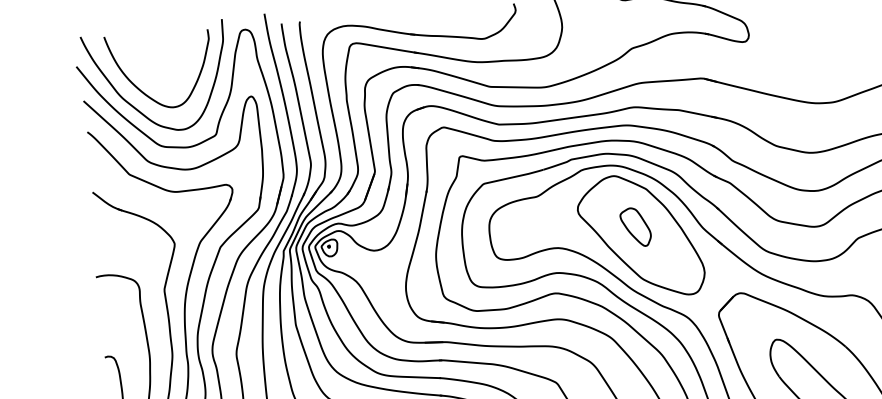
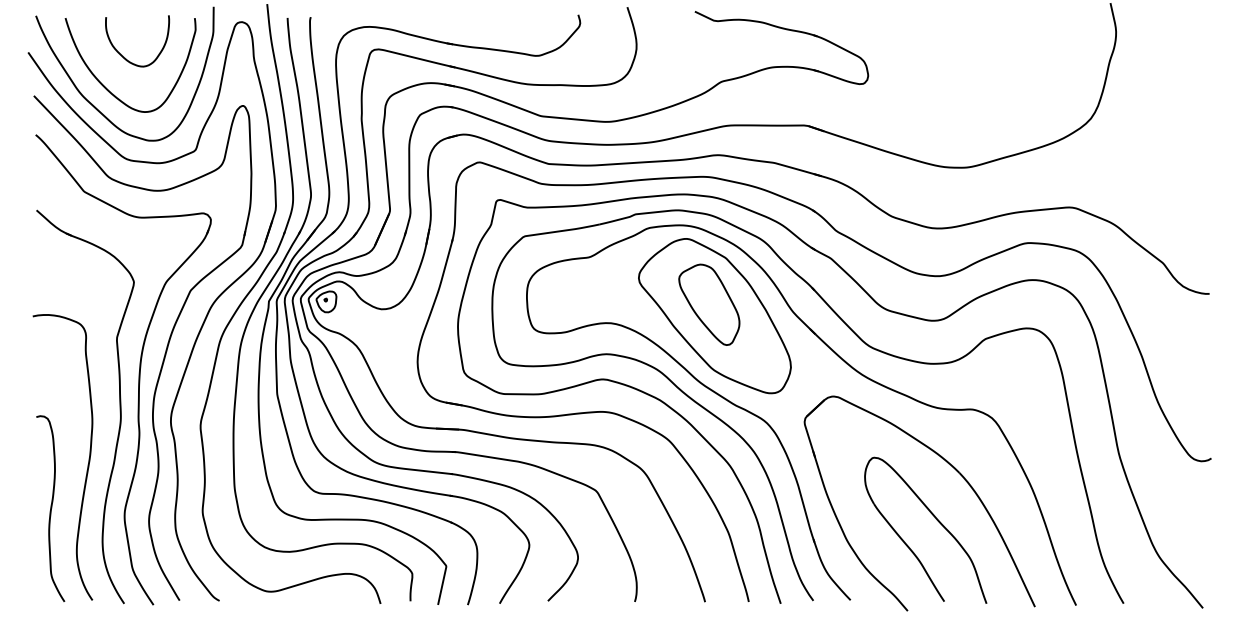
curve: (154, 64) -> (125, 57), added
part: (635, 227) -> (709, 304), size x1.67

